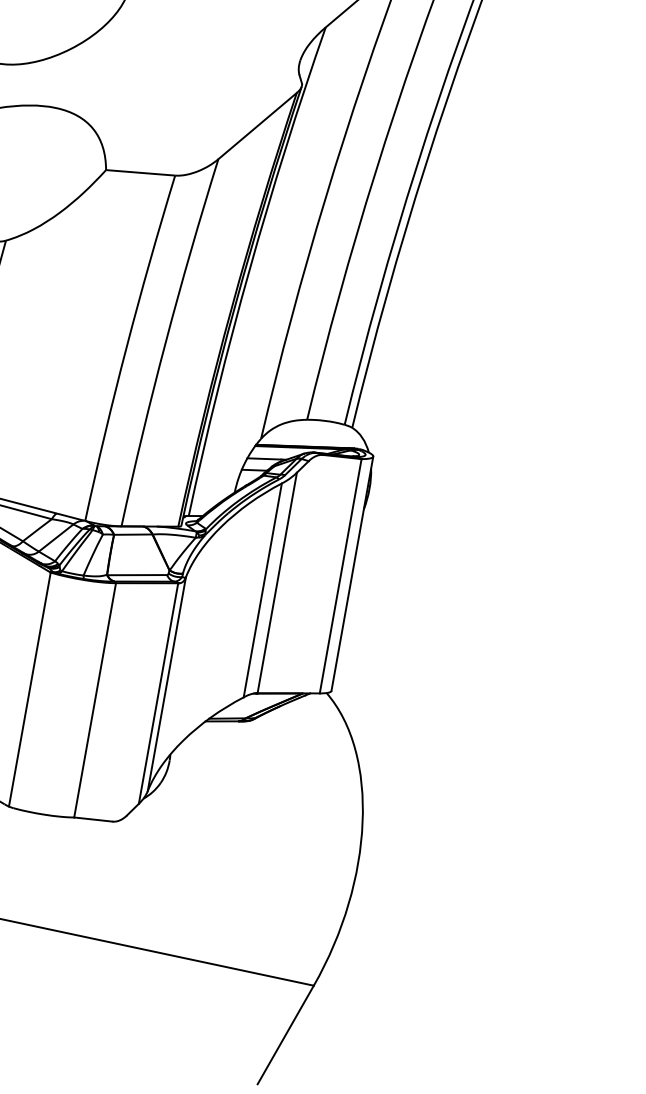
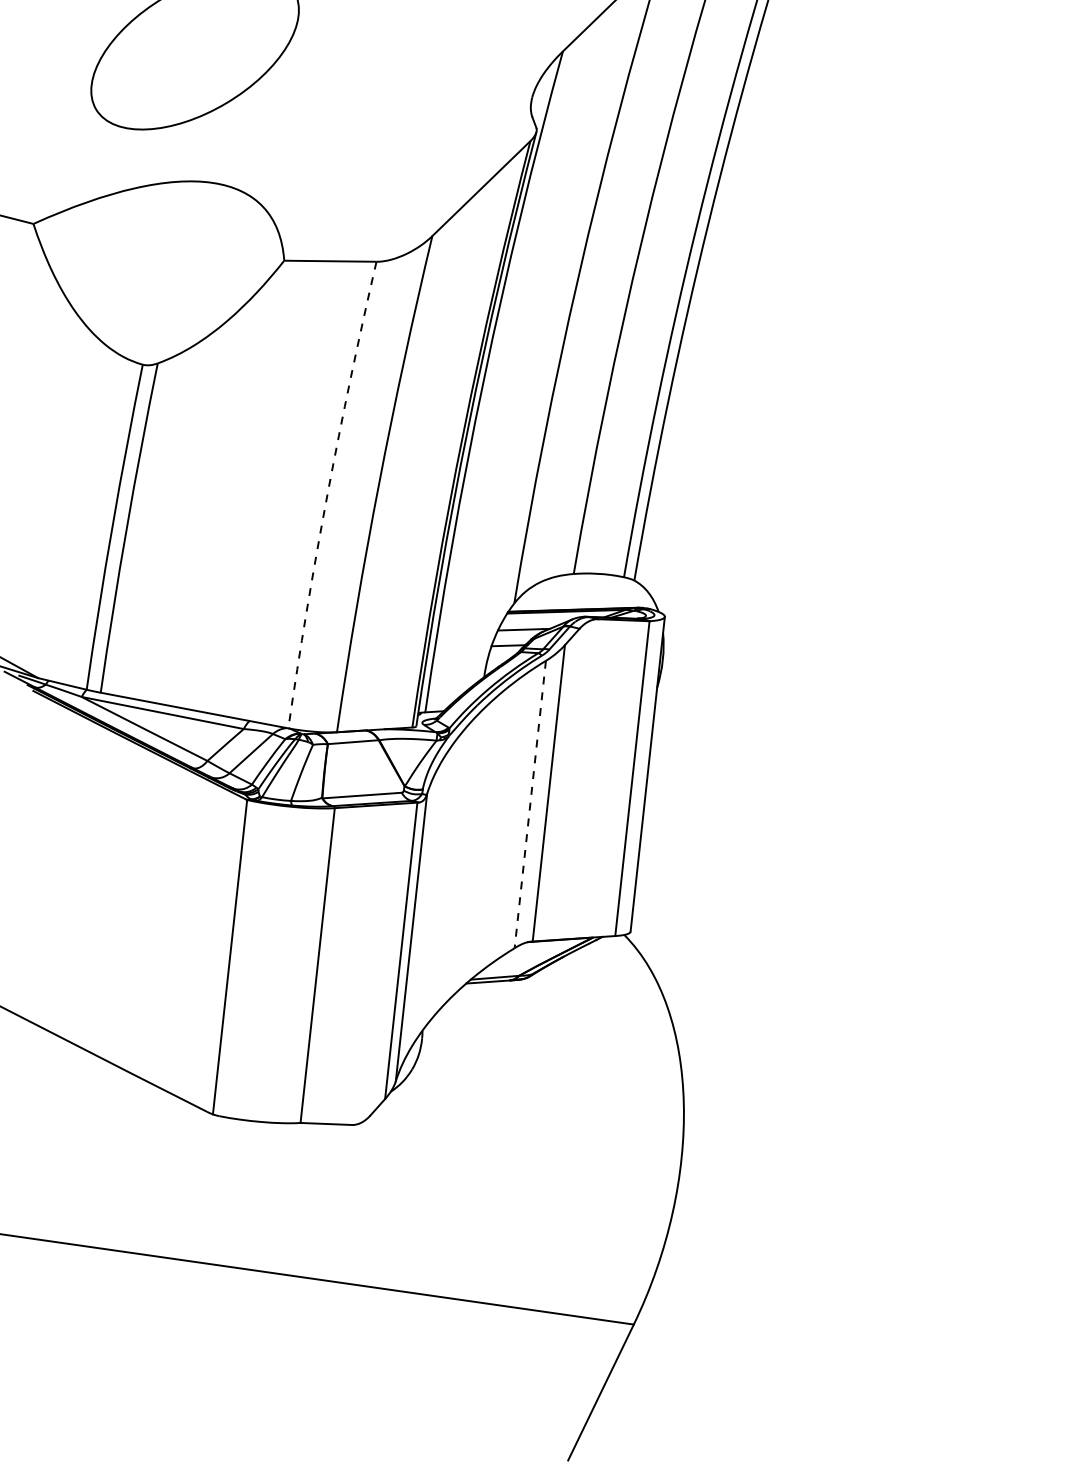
arc: (126, 347) -> (327, 494), solid -> dashed
line: (262, 590) -> (530, 804), solid -> dashed

